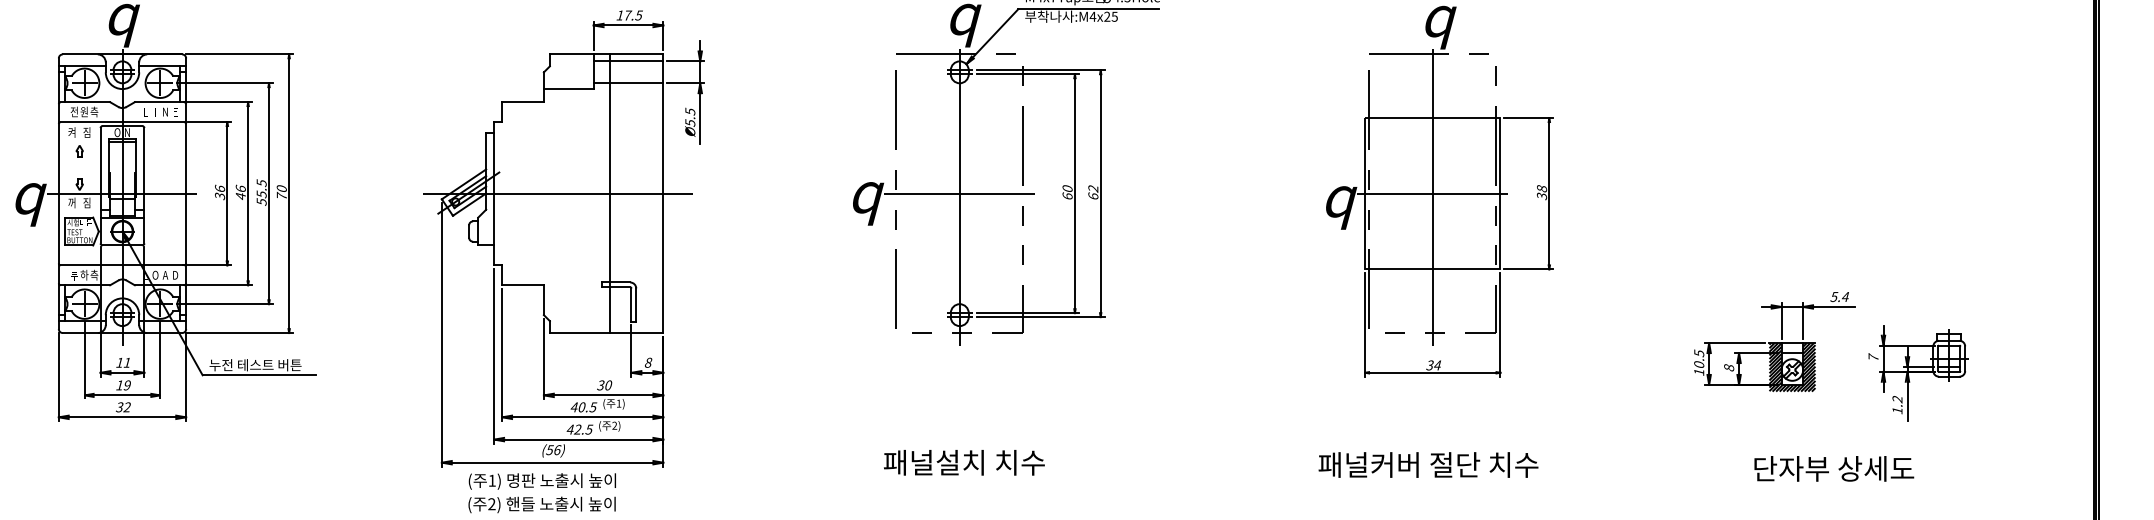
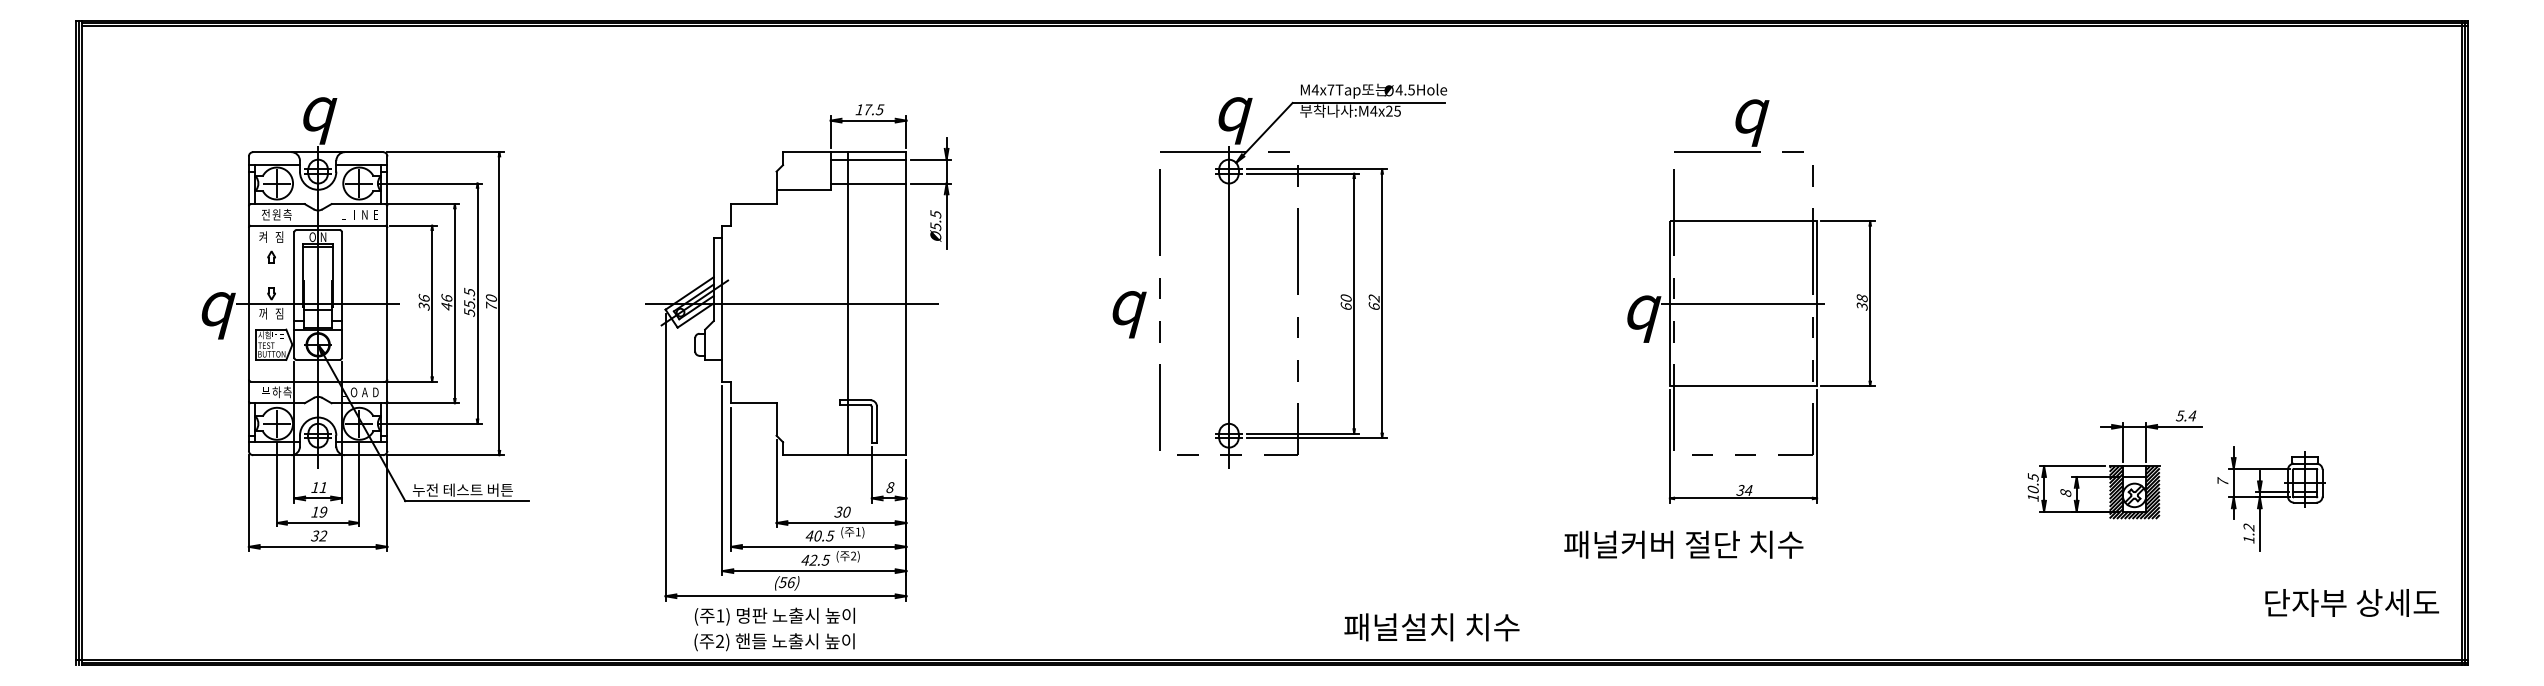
line: (959, 193) -> (1228, 303), removed
line: (1432, 197) -> (1743, 307), removed
text: (963, 462) -> (1431, 627), moved
text: (1428, 464) -> (1683, 544), moved
text: (1834, 468) -> (2352, 602), moved

